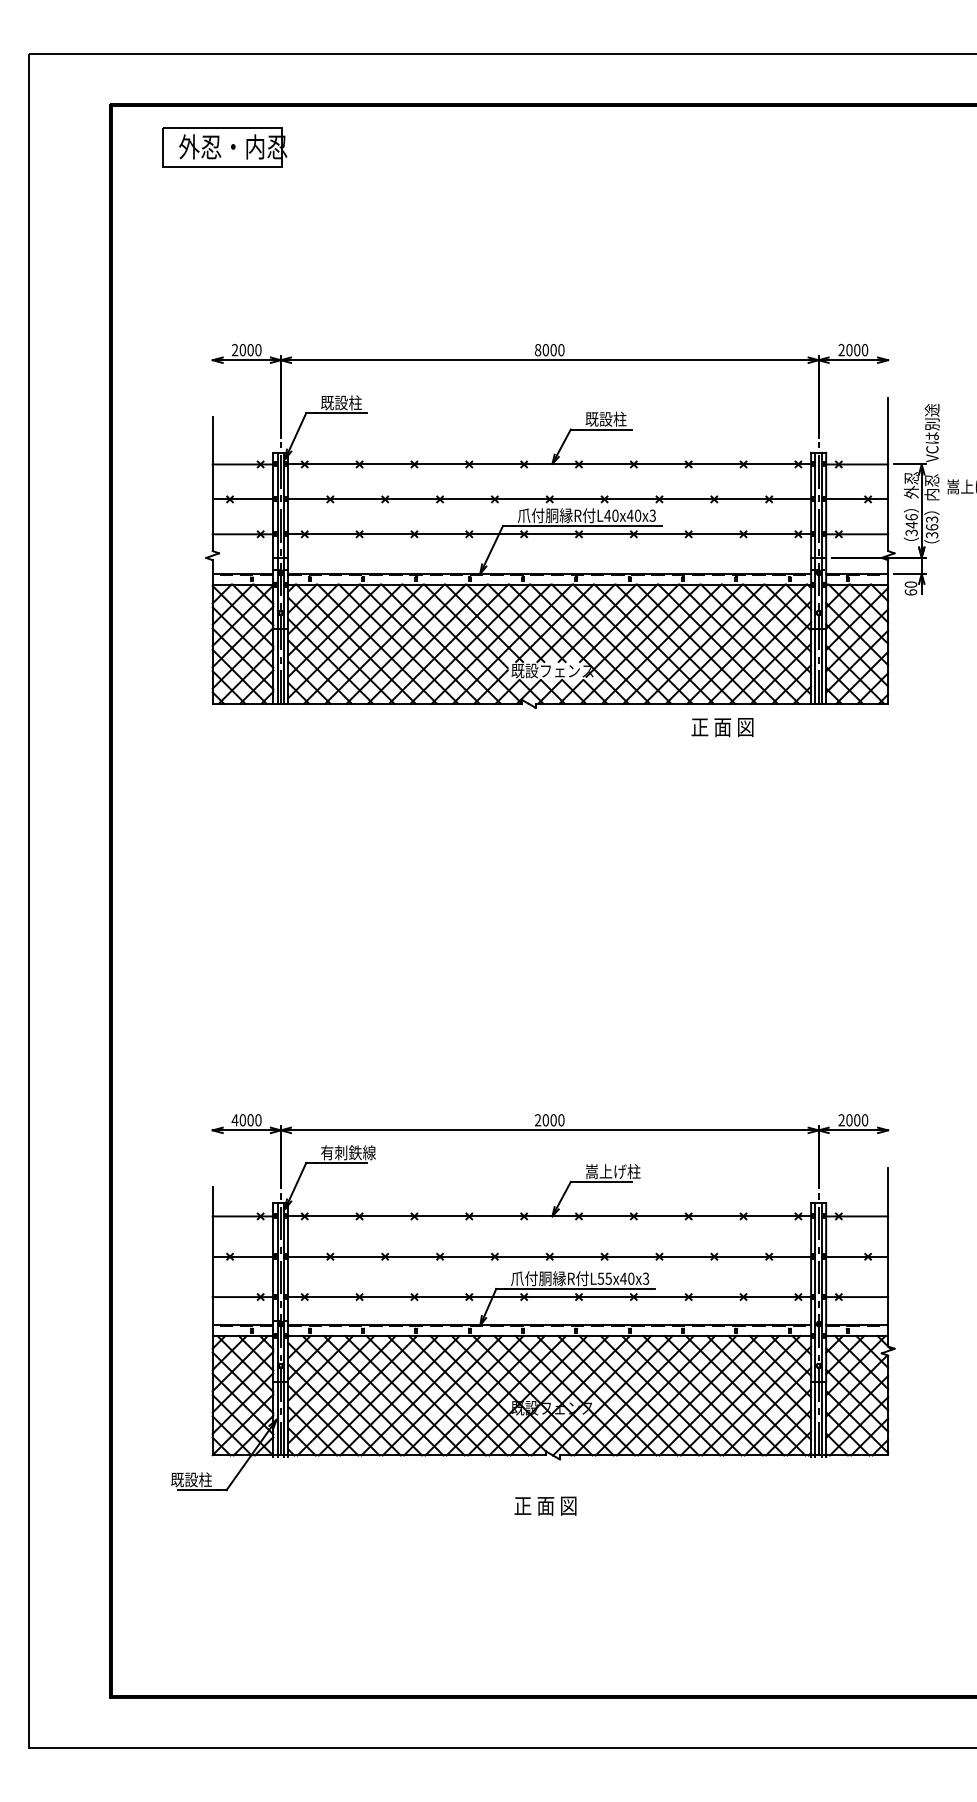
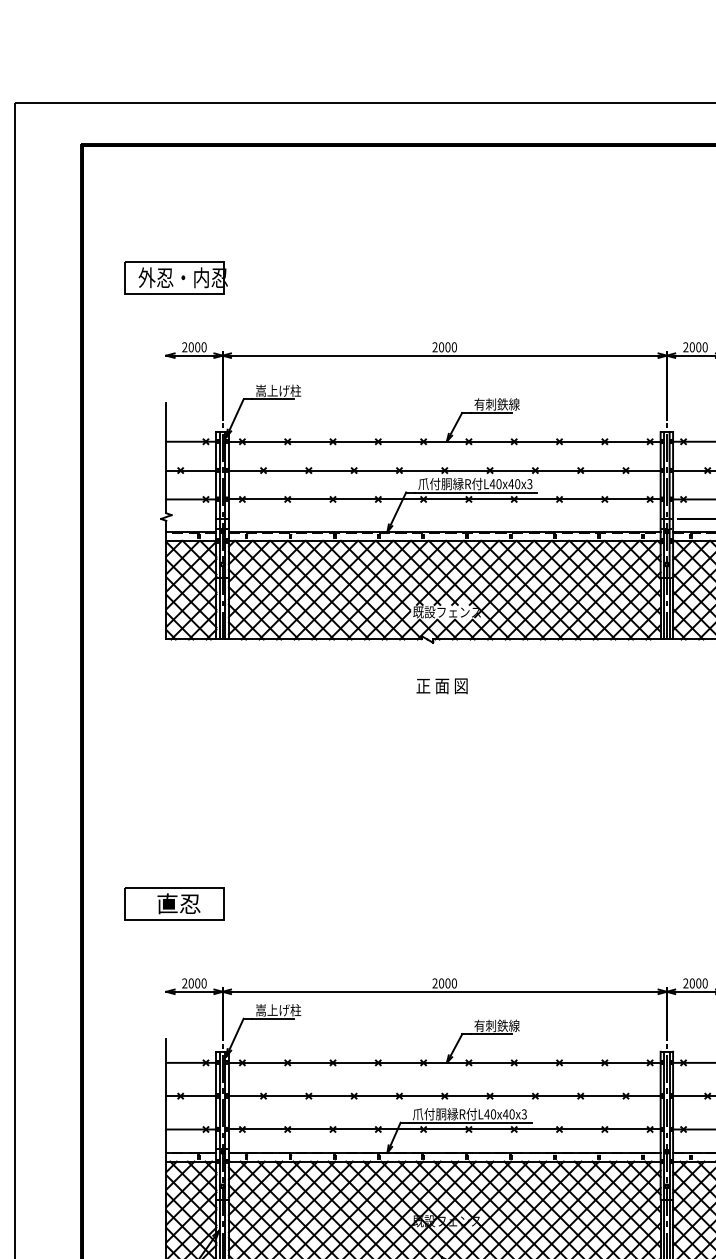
part: (224, 147) -> (176, 278), moved
text: (537, 350) -> (434, 347), 8000 -> 2000
text: (348, 402) -> (278, 390), 既設柱 -> 嵩上げ柱
text: (612, 418) -> (496, 403), 既設柱 -> 有刺鉄線
text: (722, 727) -> (442, 686), moved
part: (222, 1024) -> (174, 904), added
text: (234, 1120) -> (184, 983), 4000 -> 2000
text: (348, 1152) -> (278, 1010), 有刺鉄線 -> 嵩上げ柱
text: (612, 1171) -> (496, 1025), 嵩上げ柱 -> 有刺鉄線
text: (604, 1278) -> (489, 1114), L55x40x3 -> L40x40x3

